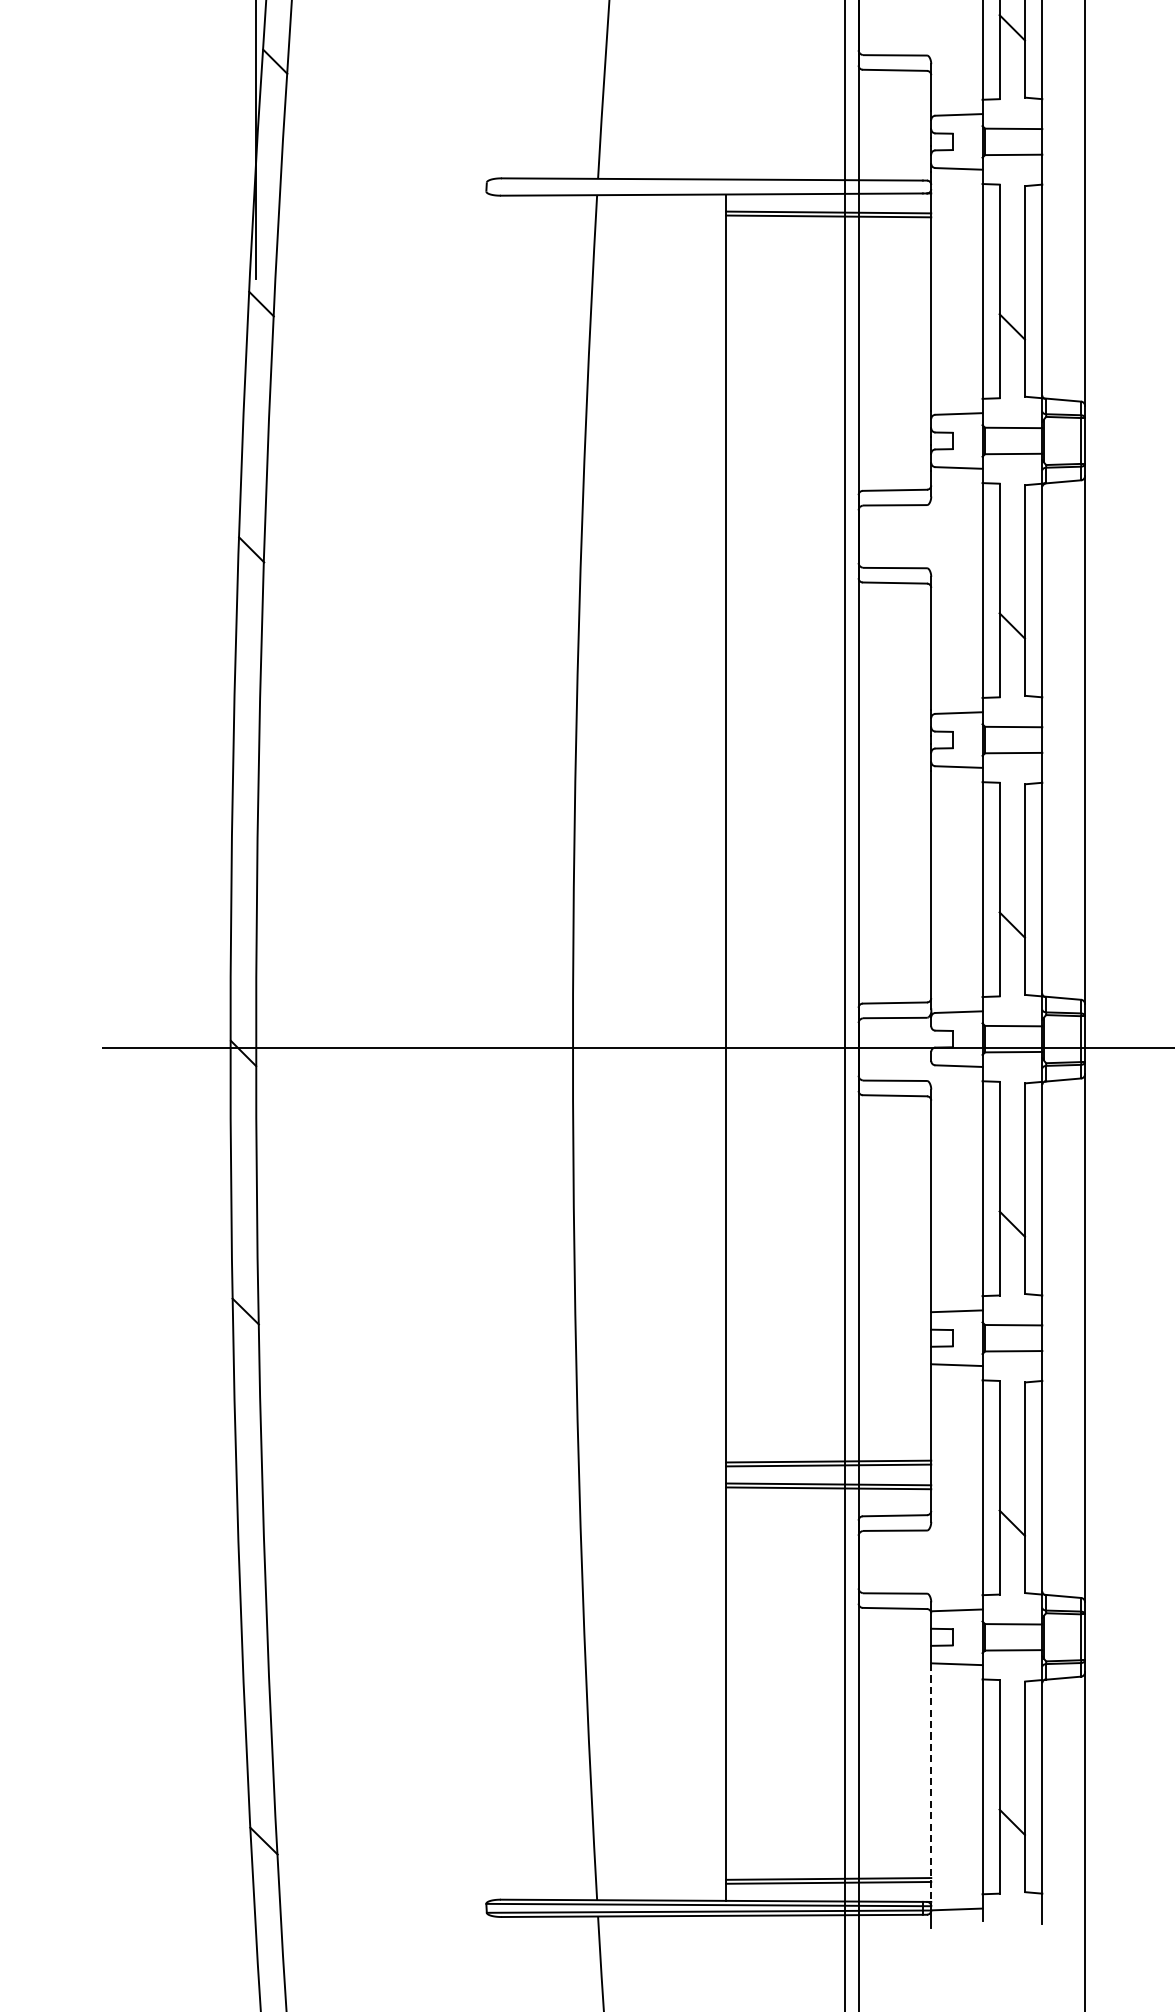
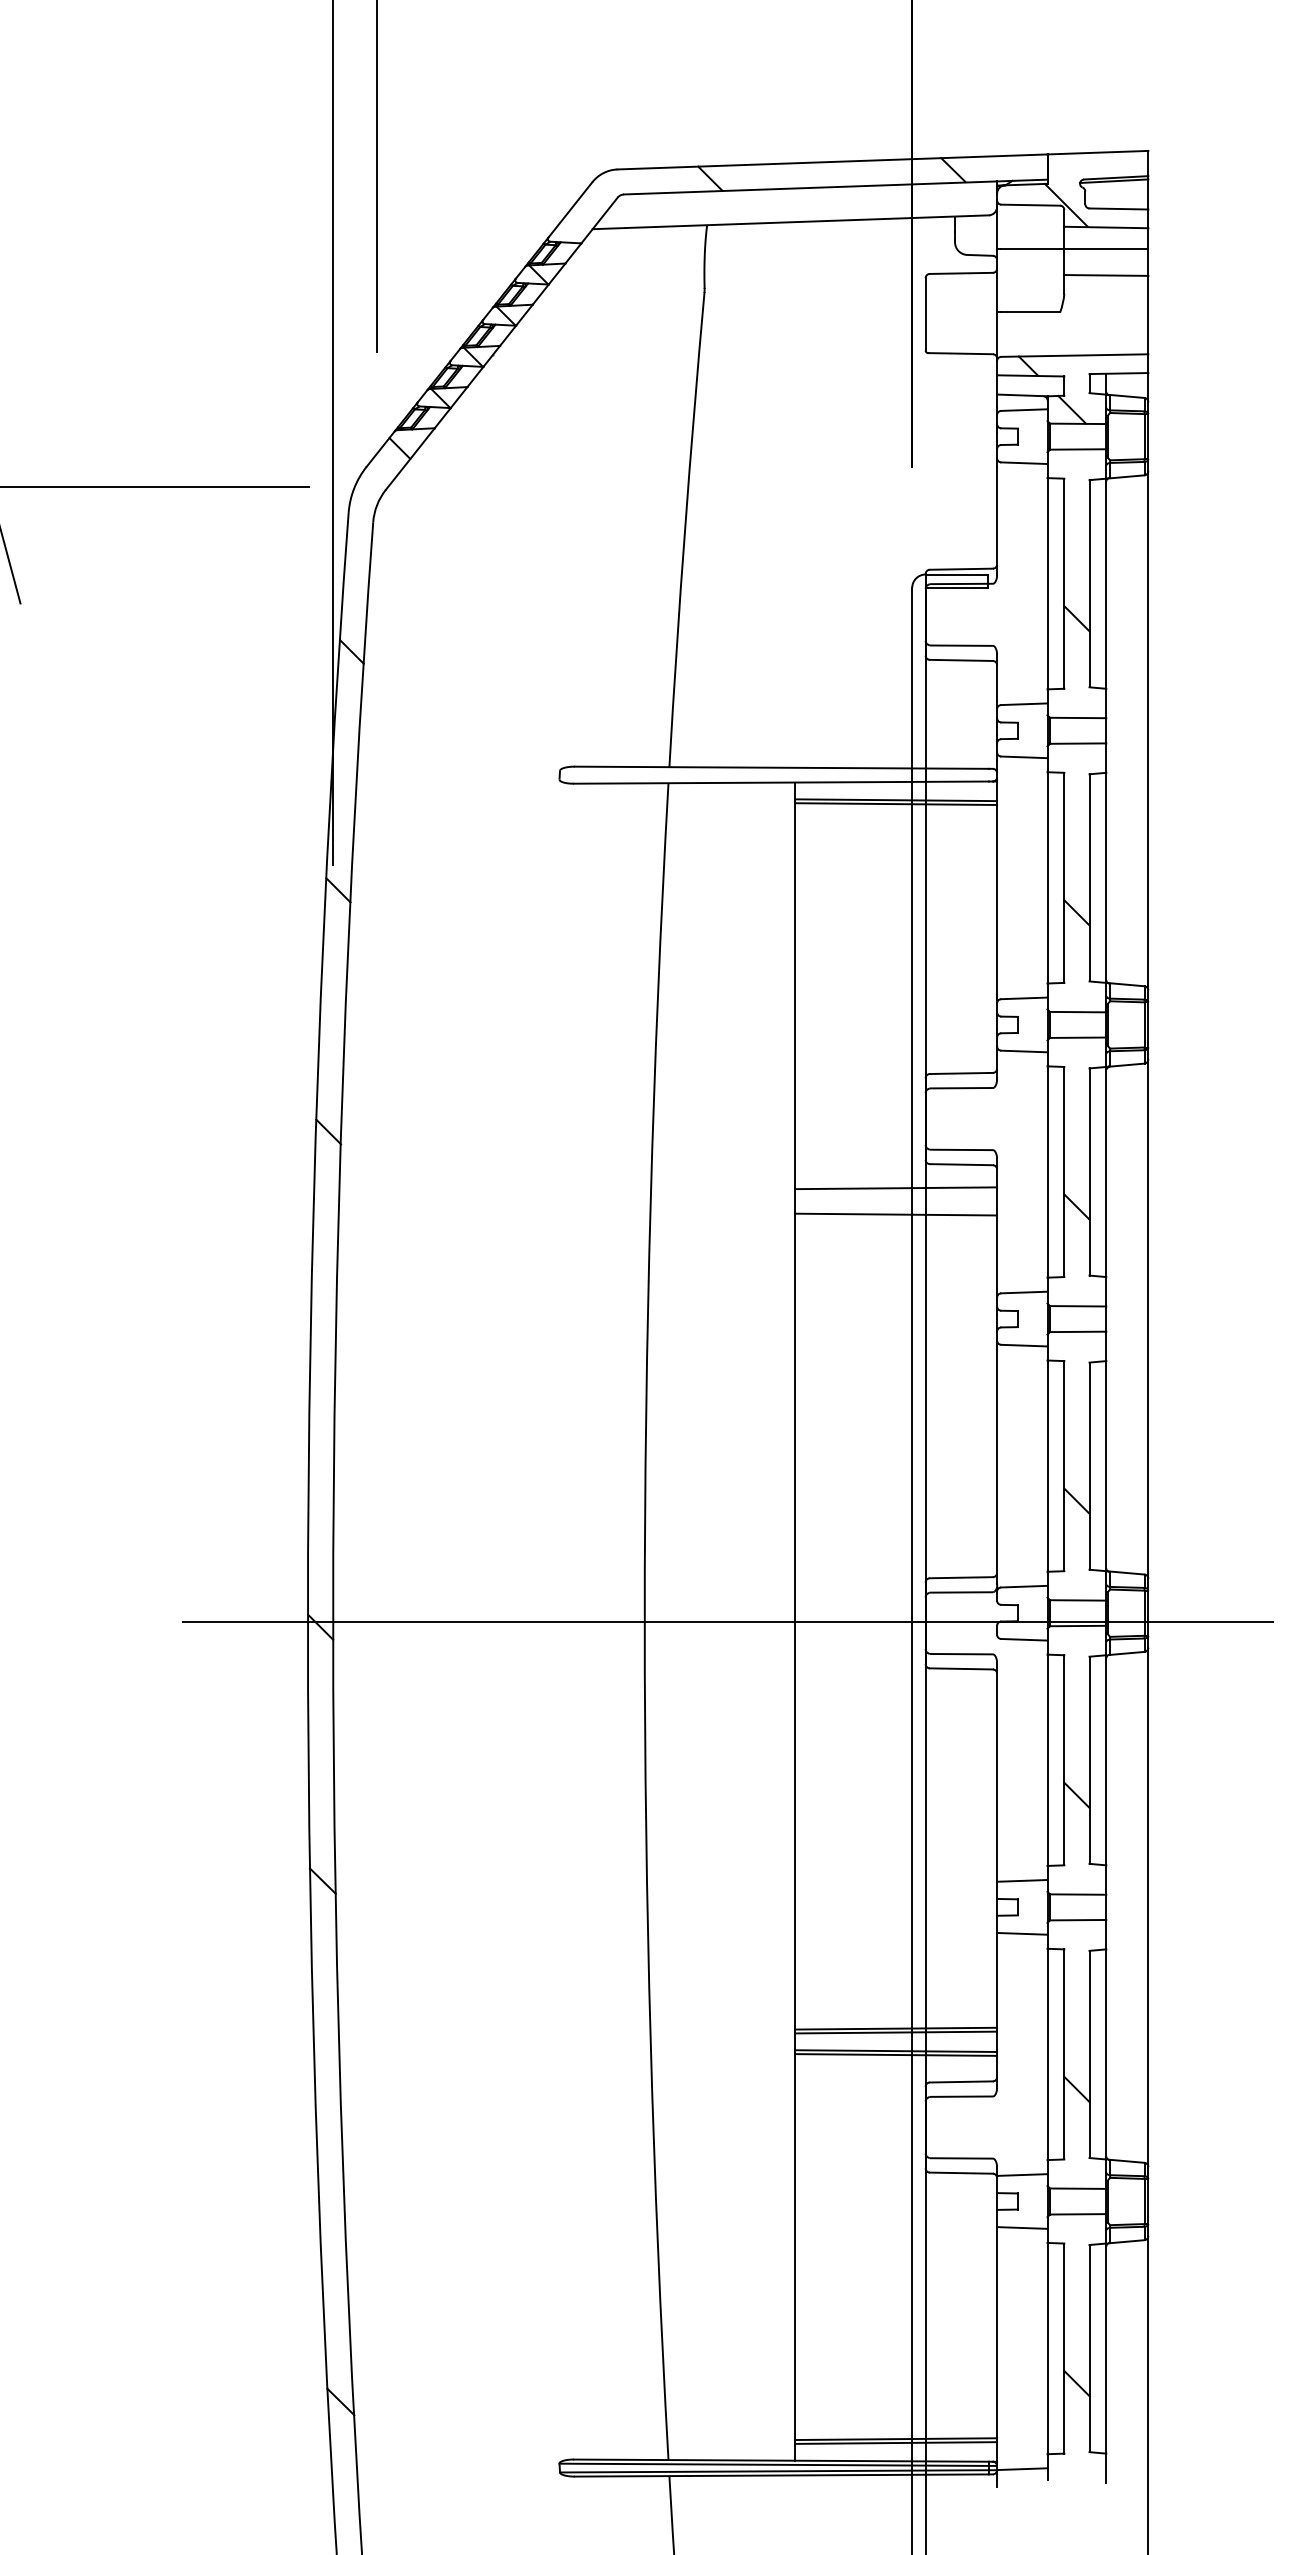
line: (828, 607) -> (896, 1188), added
line: (828, 633) -> (896, 1214), added
line: (931, 1786) -> (997, 2348), dashed -> solid

